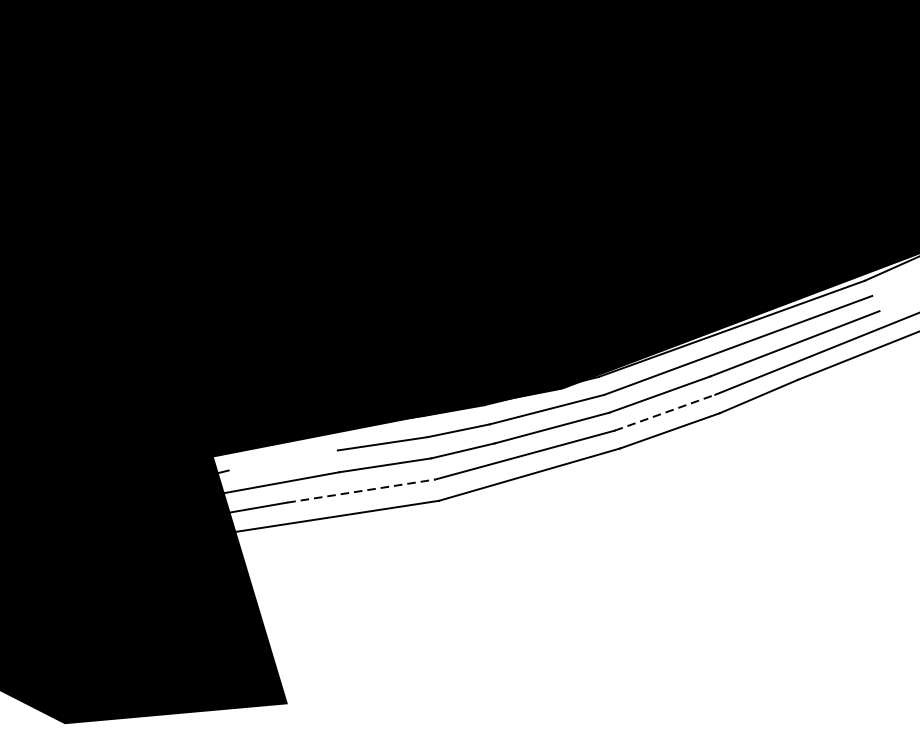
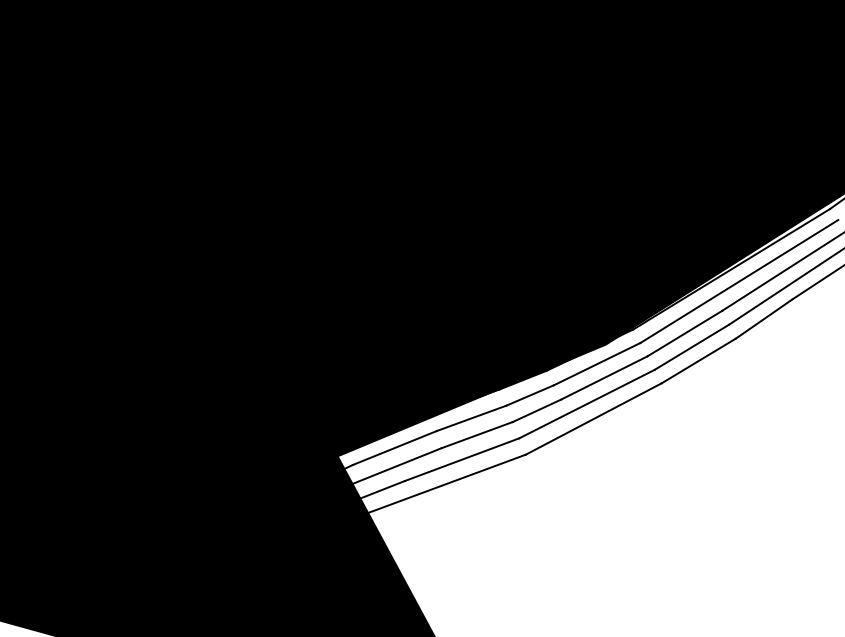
line: (664, 412) -> (691, 347), dashed -> solid
line: (282, 459) -> (394, 447), added
line: (361, 490) -> (462, 459), dashed -> solid

